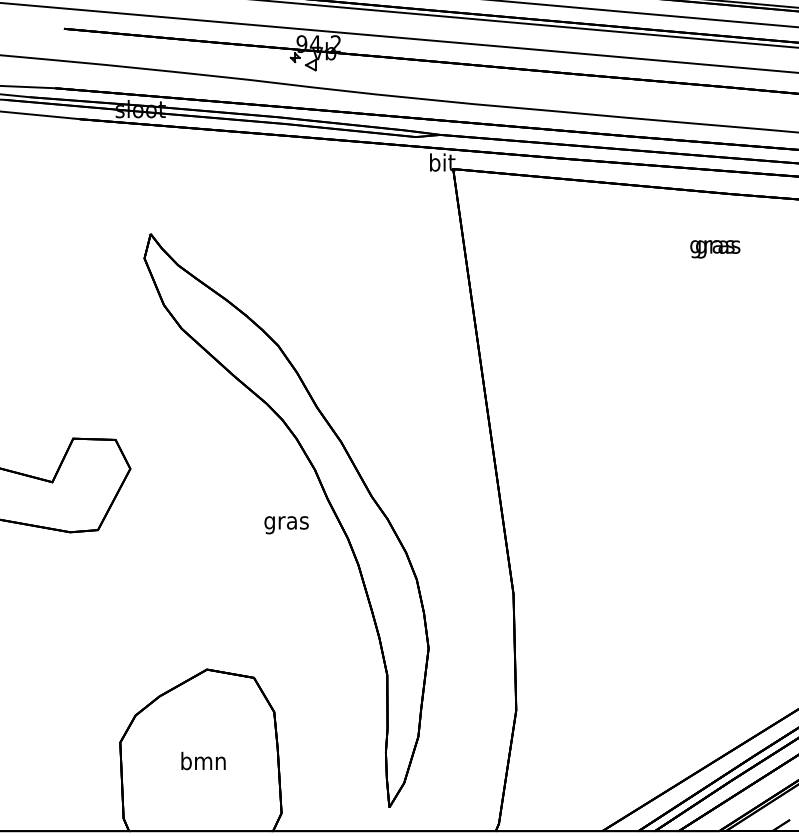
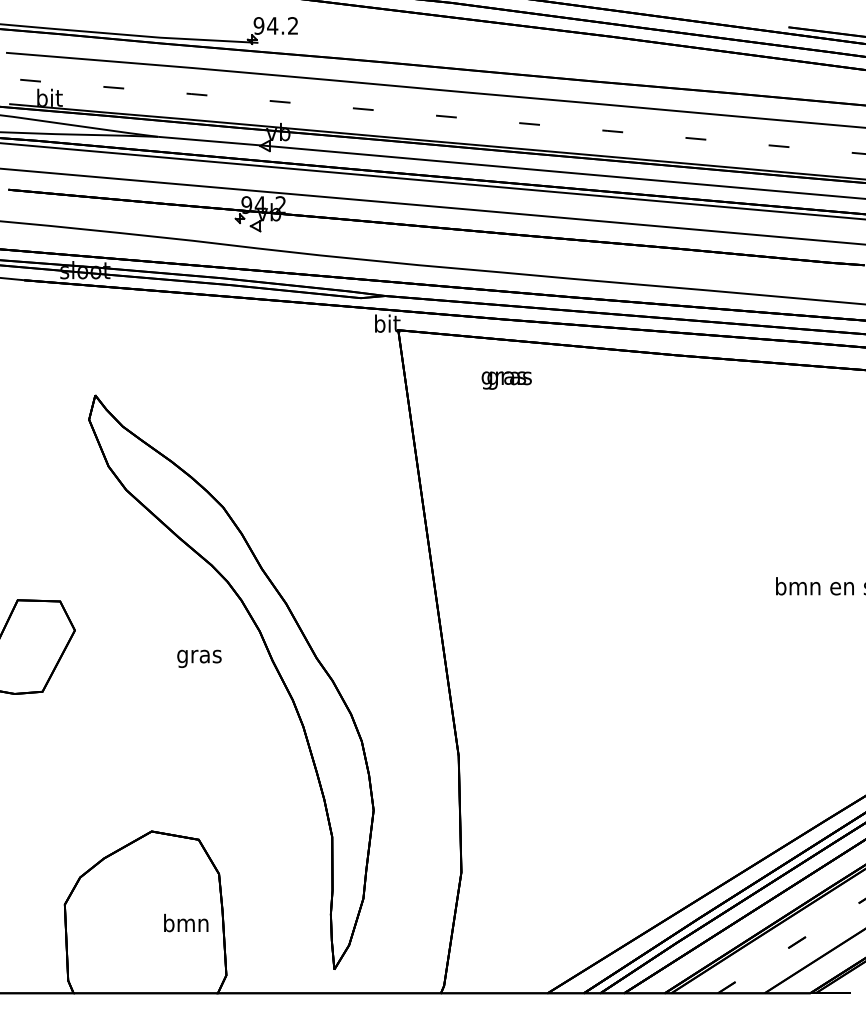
text: (715, 249) -> (506, 380), moved
text: (286, 524) -> (199, 658), moved
text: (203, 760) -> (186, 922), moved

